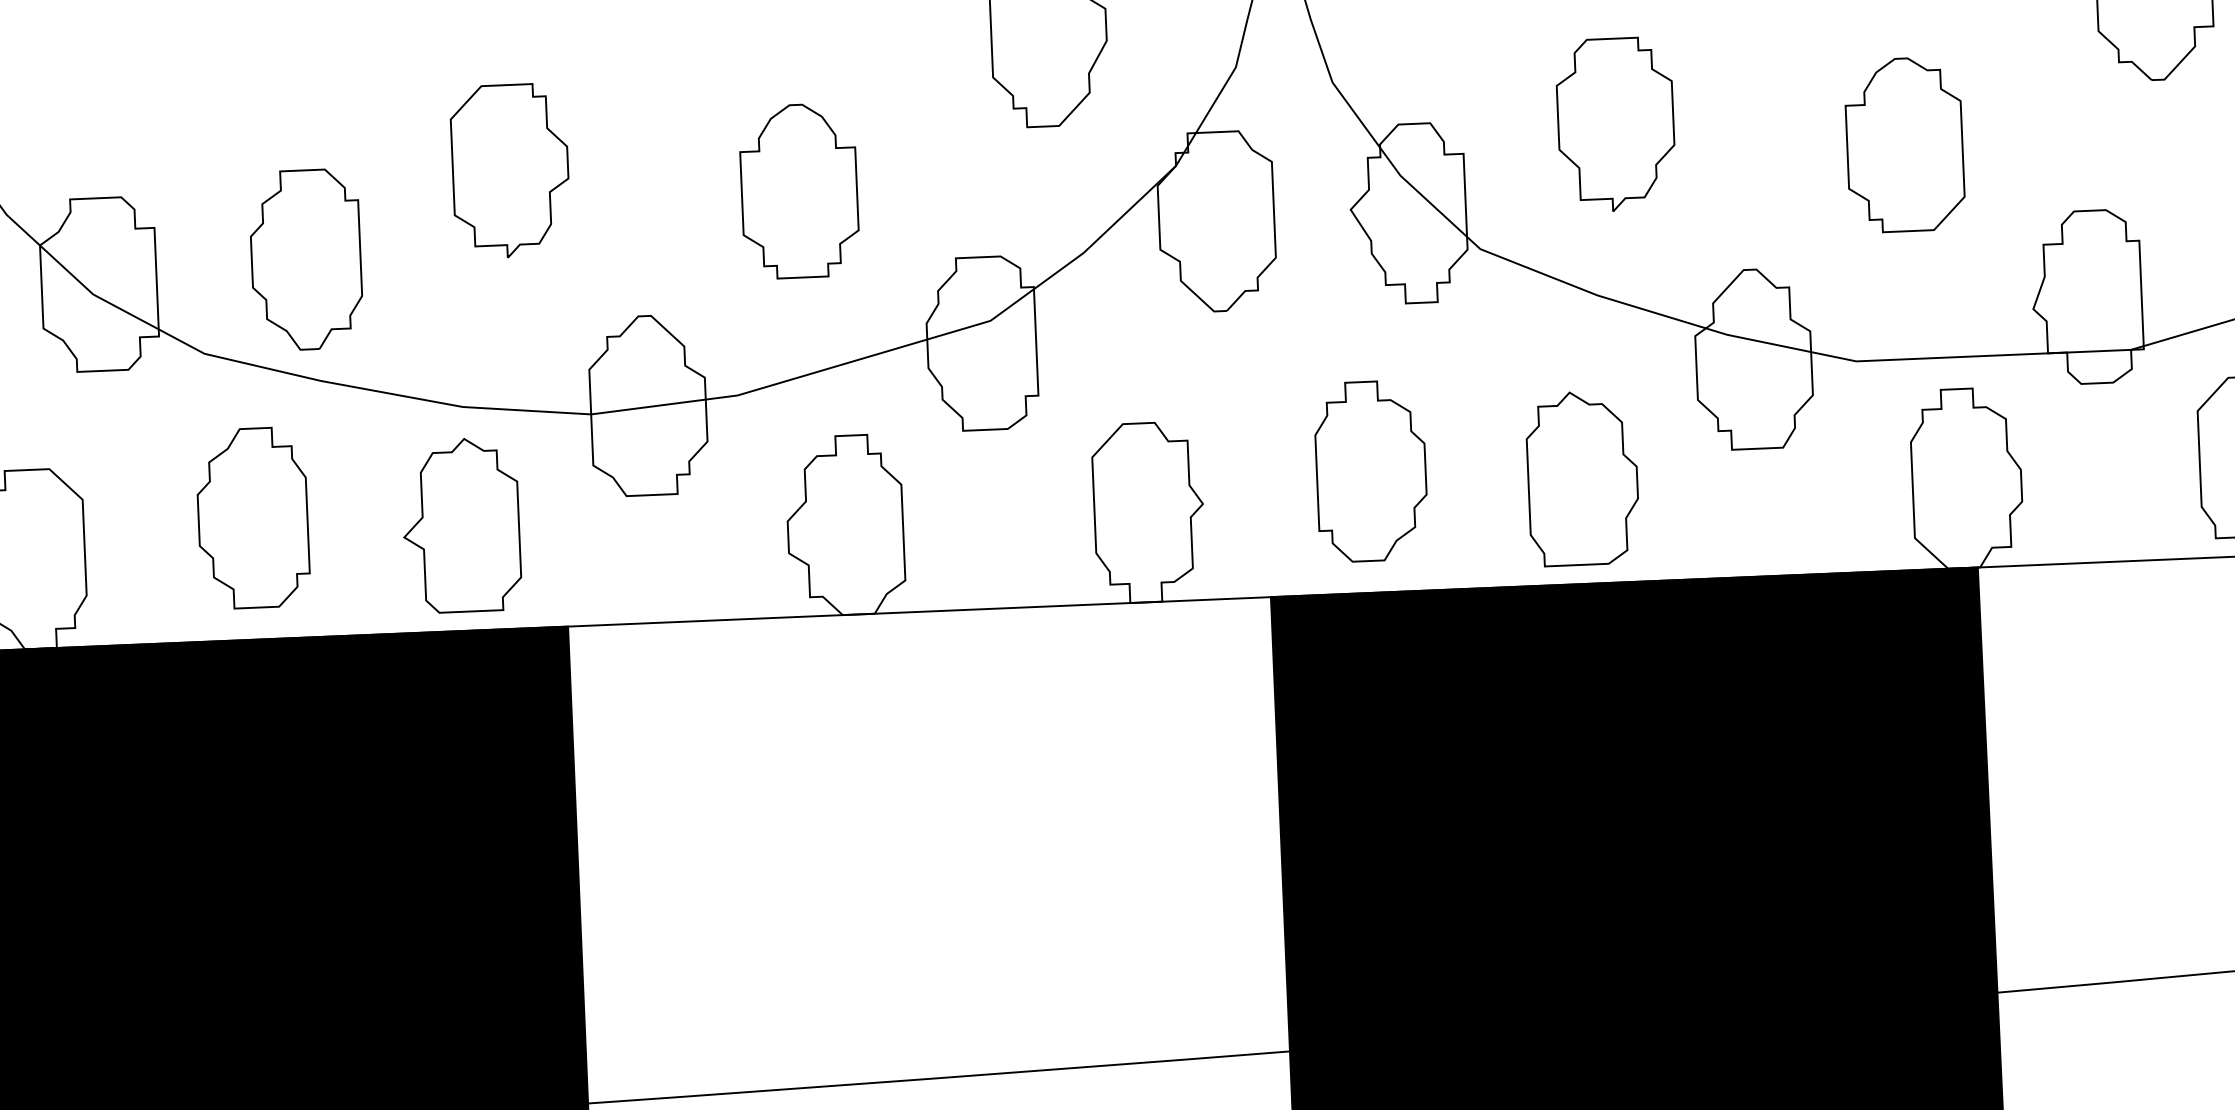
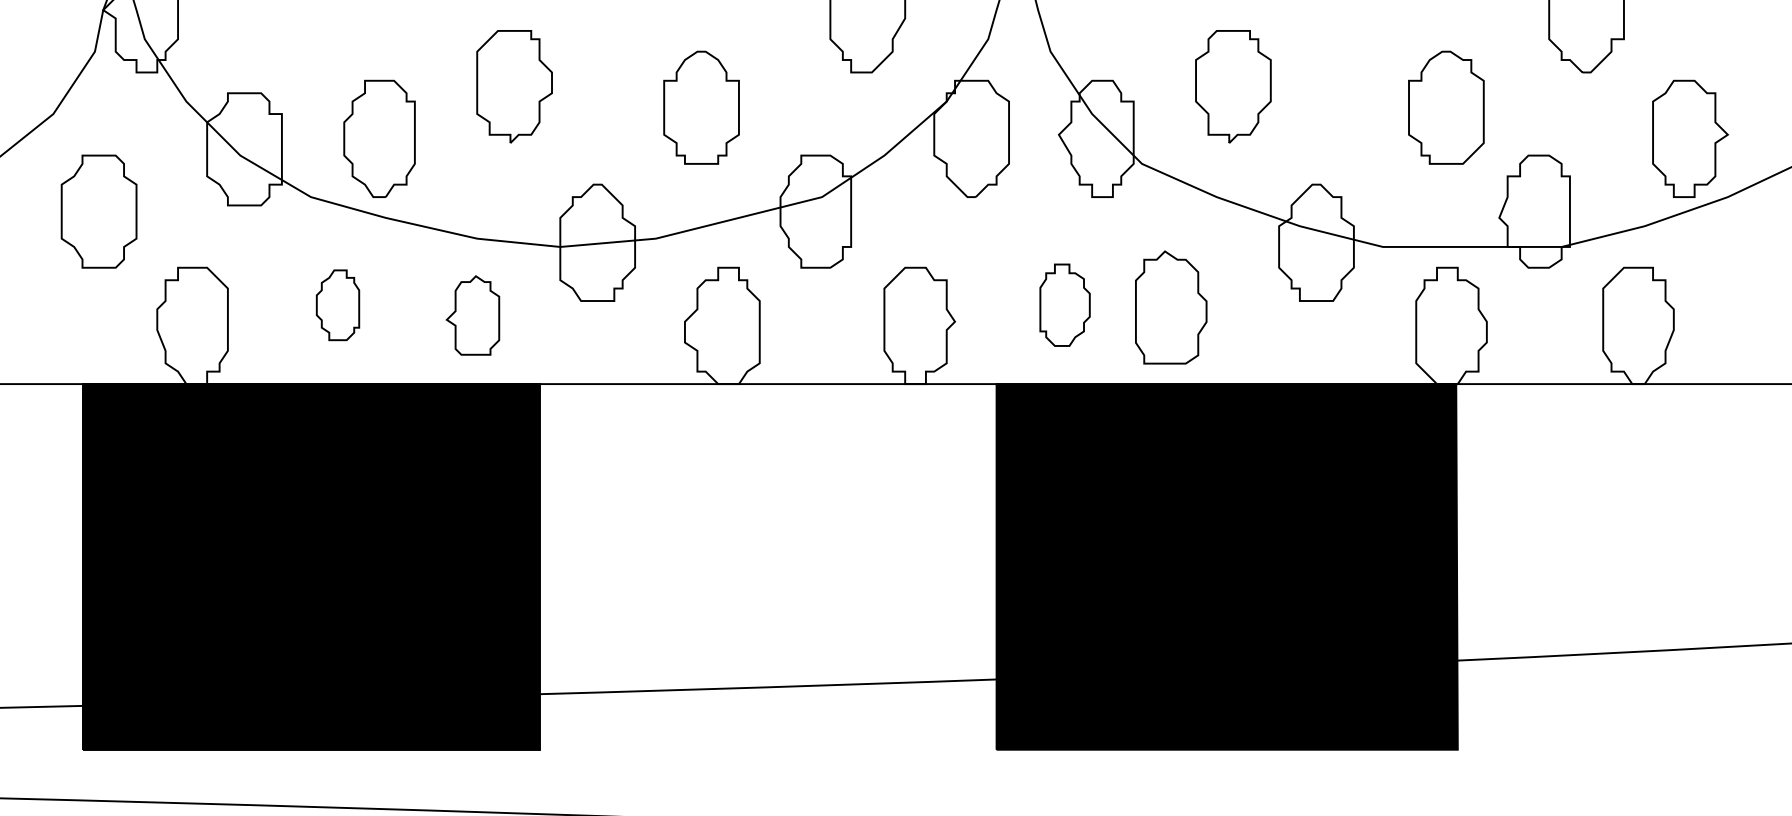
part: (1905, 144) -> (1446, 107), moved
part: (1370, 471) -> (1064, 305), size x0.7
part: (1583, 478) -> (1171, 307), moved
part: (252, 518) -> (337, 305), size x0.6
part: (460, 525) -> (472, 315), size x0.7

